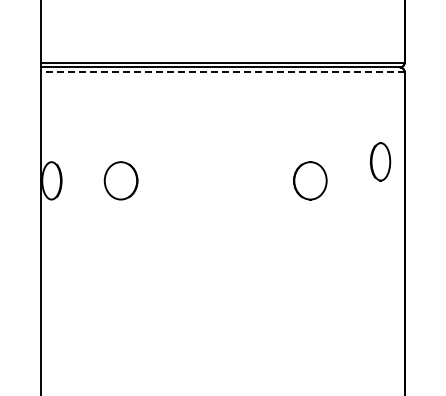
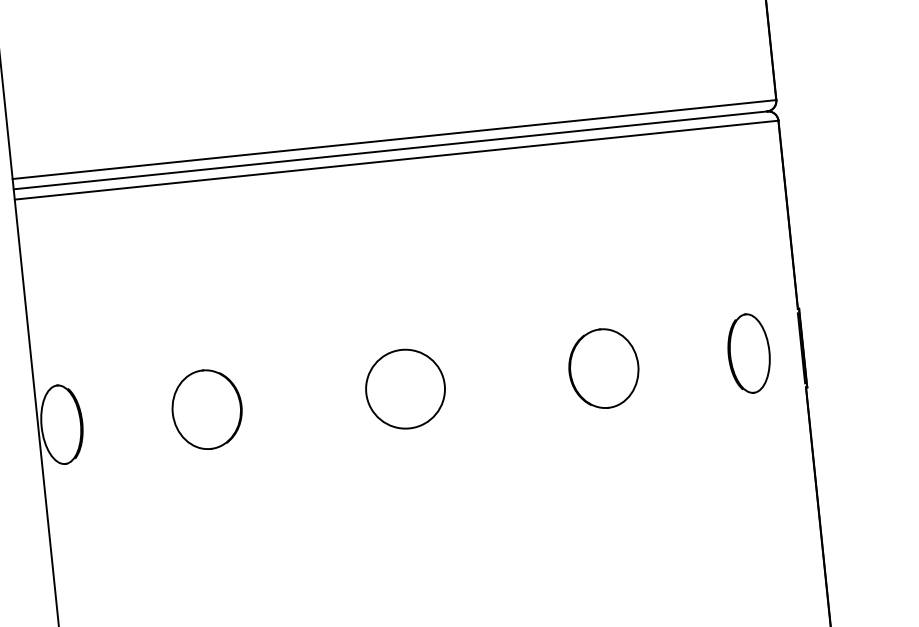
line: (222, 72) -> (396, 160), dashed -> solid
part: (380, 161) -> (748, 352), moved
circle: (215, 180) -> (404, 388), added

